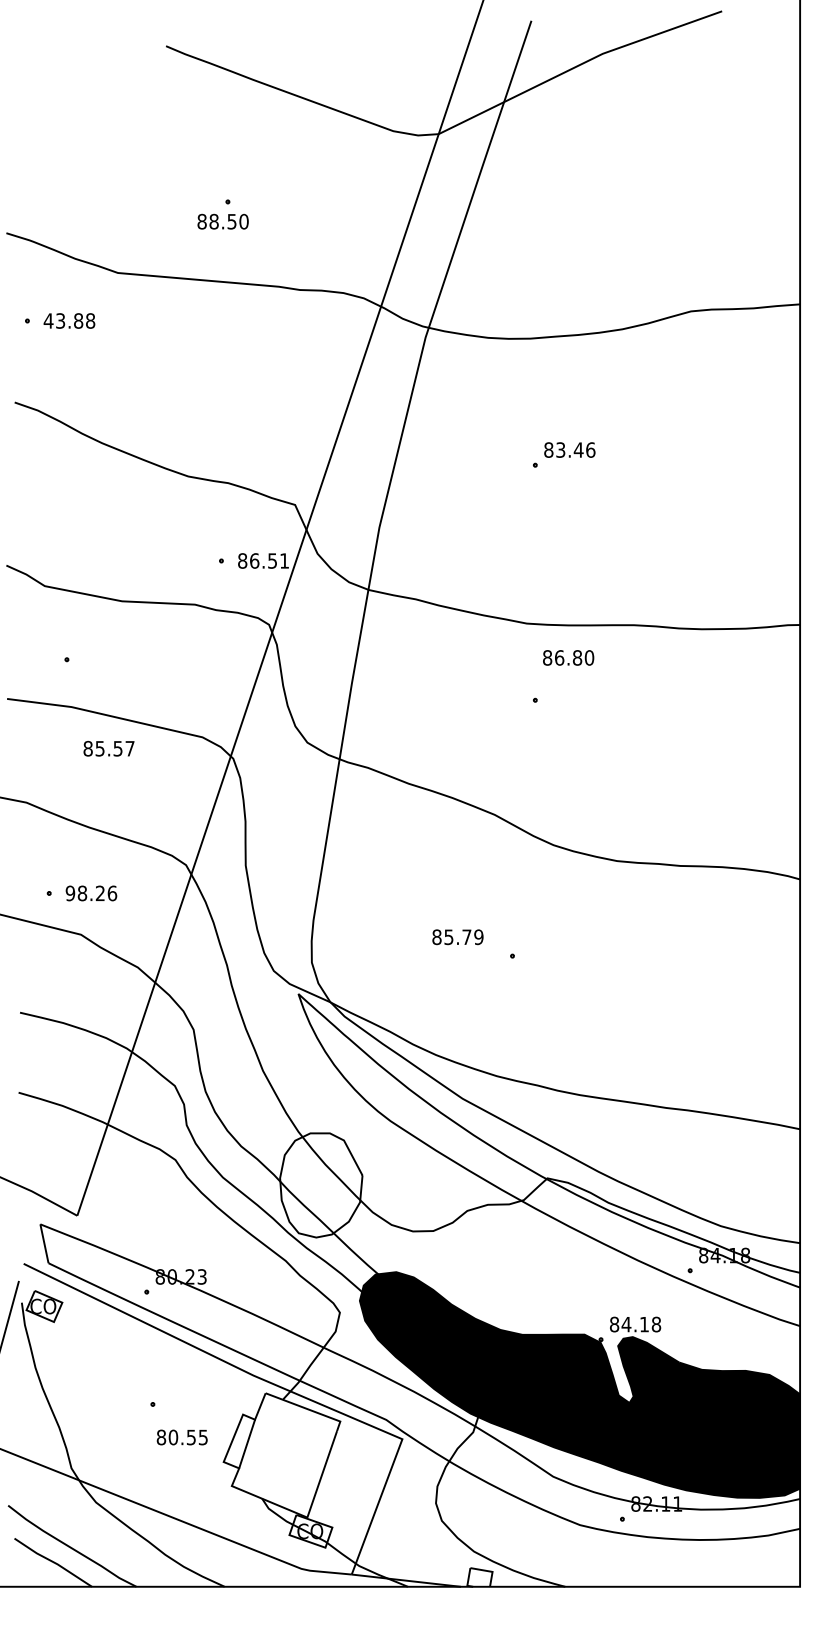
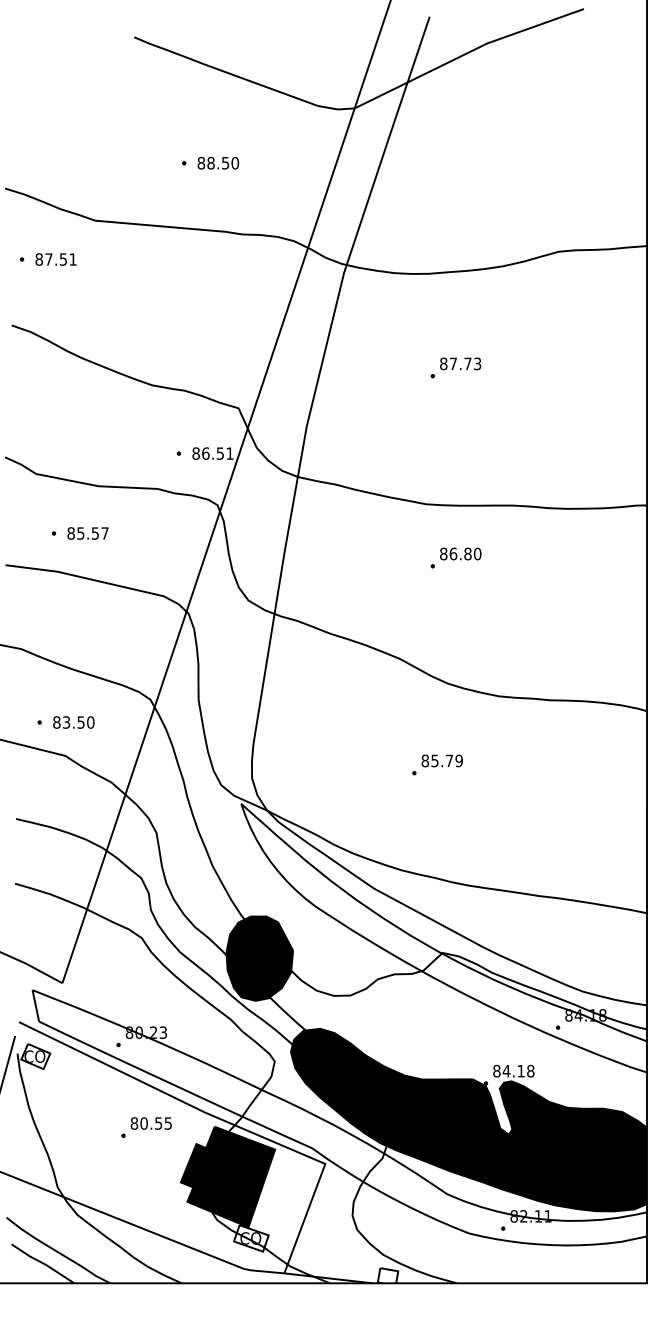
text: (223, 220) -> (218, 162), moved
text: (68, 320) -> (55, 259), 43.88 -> 87.51
text: (575, 449) -> (465, 363), 83.46 -> 87.73
text: (568, 657) -> (460, 553), moved
text: (108, 748) -> (87, 533), moved
text: (91, 893) -> (73, 722), 98.26 -> 83.50
text: (457, 936) -> (441, 760), moved
fill: (321, 1185) -> (259, 958), added
text: (181, 1437) -> (150, 1123), moved
fill: (281, 1454) -> (227, 1176), added

